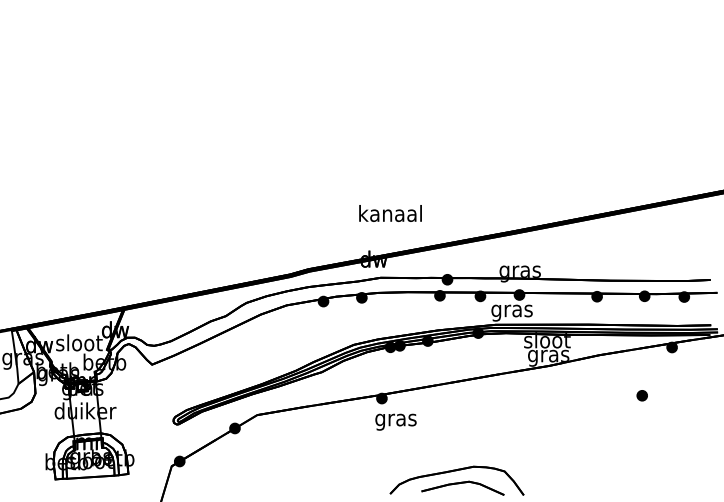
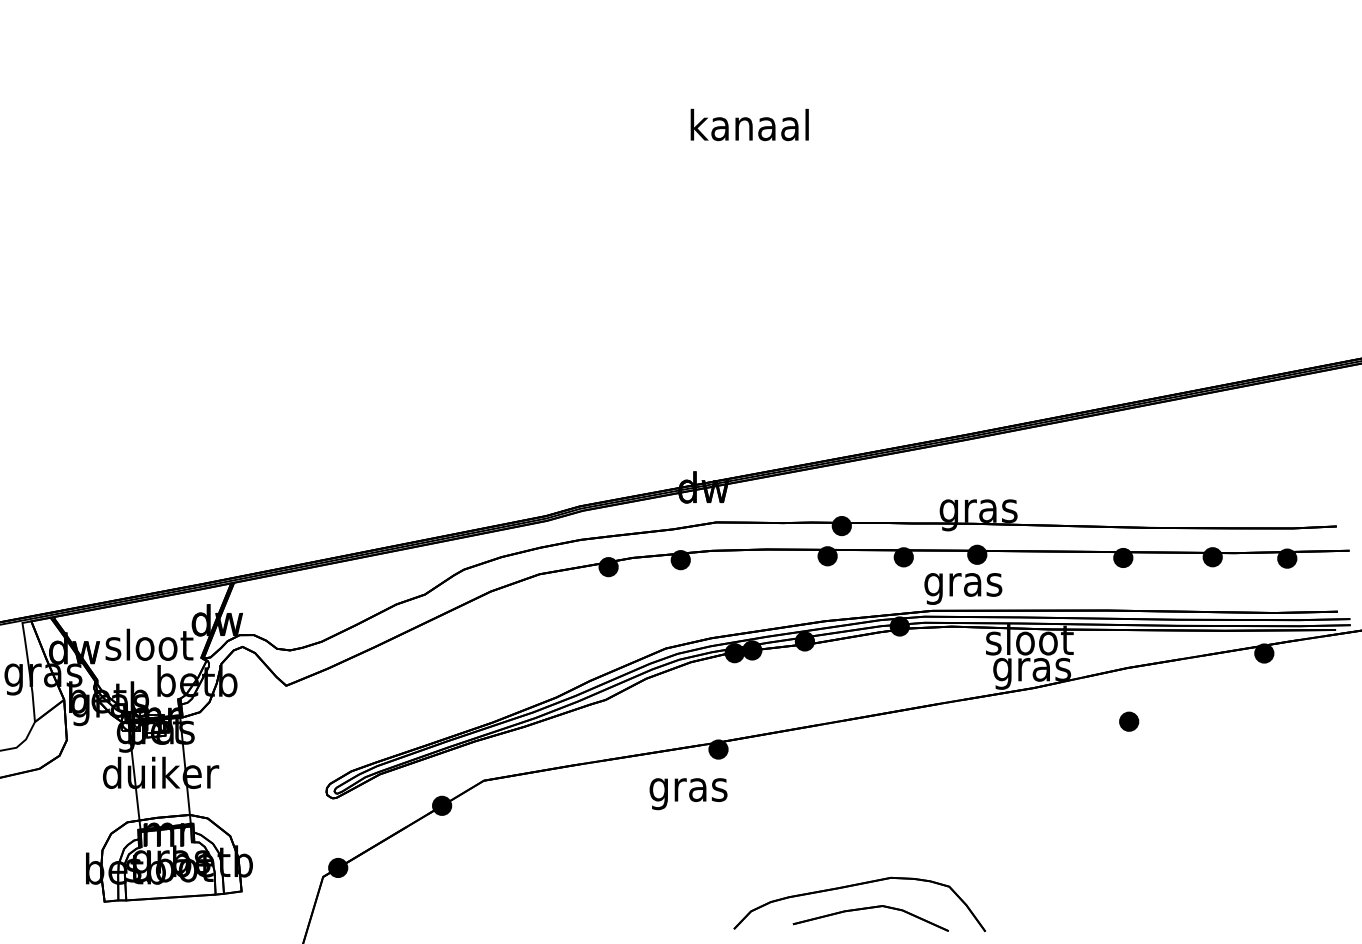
text: (390, 213) -> (749, 124), moved
part: (641, 395) -> (1127, 721), moved
text: (395, 421) -> (687, 792), moved

